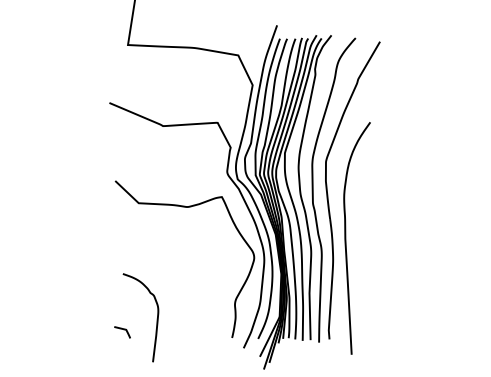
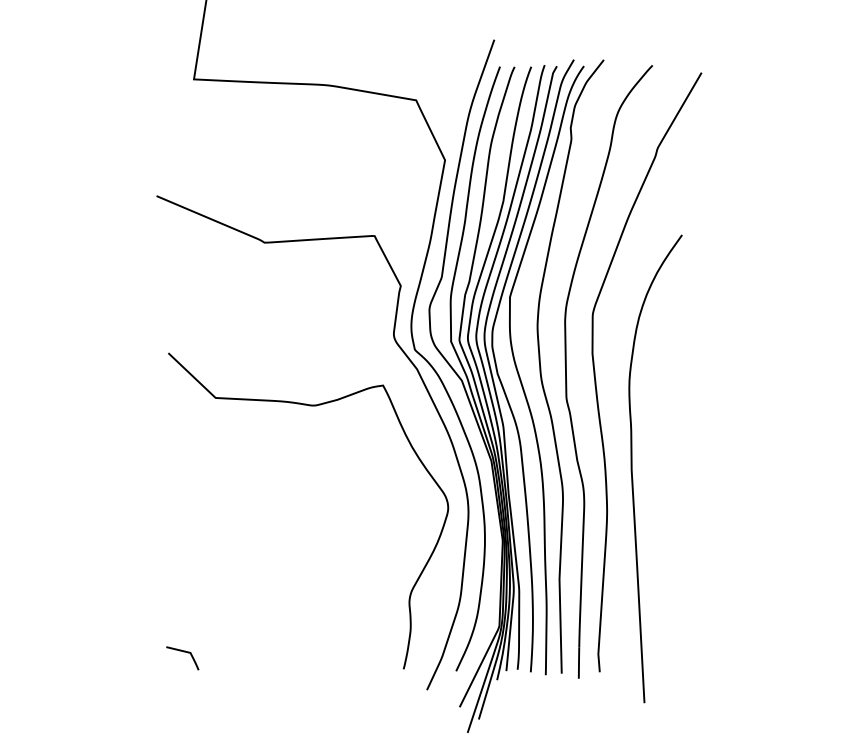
curve: (156, 318) -> (251, 630), removed

